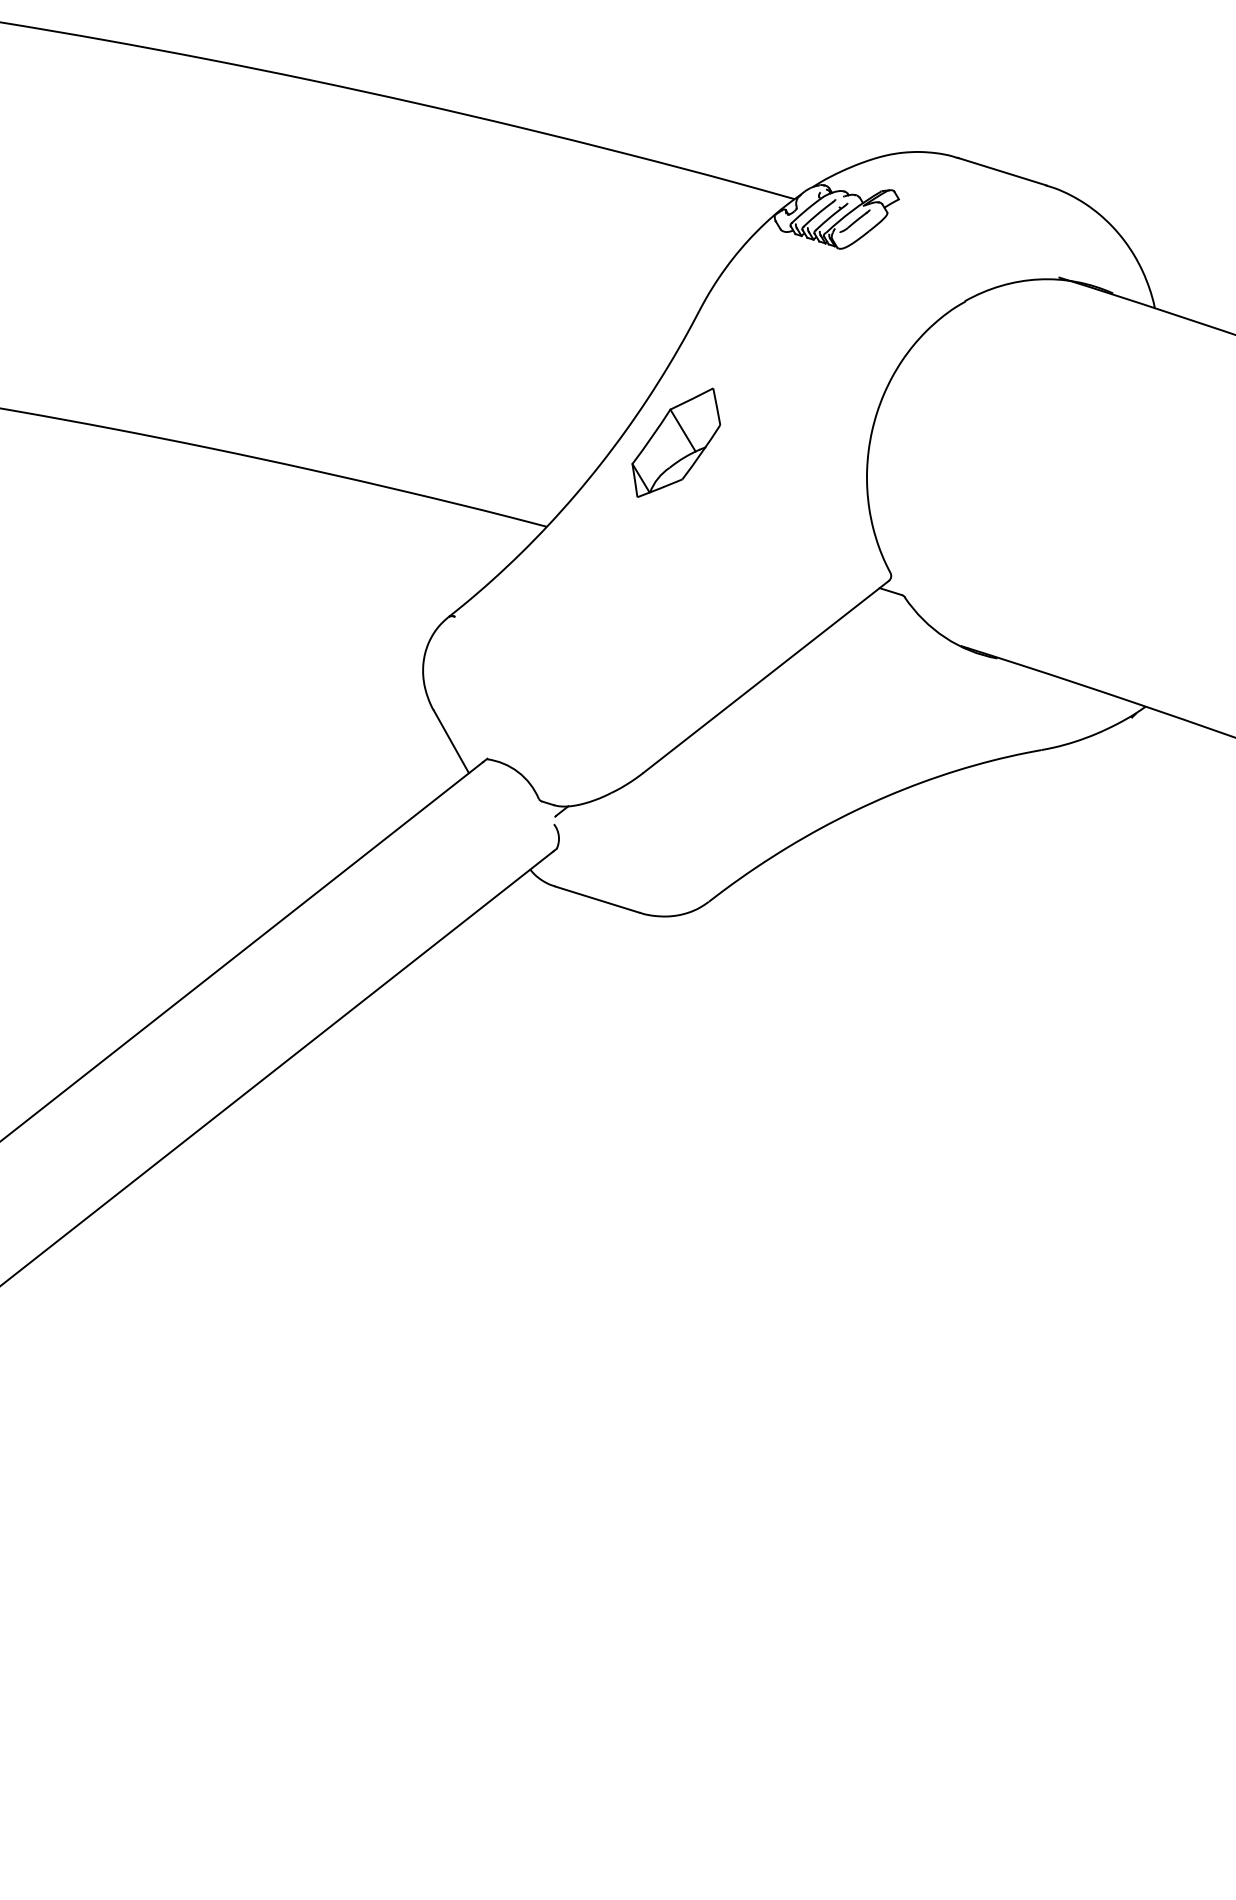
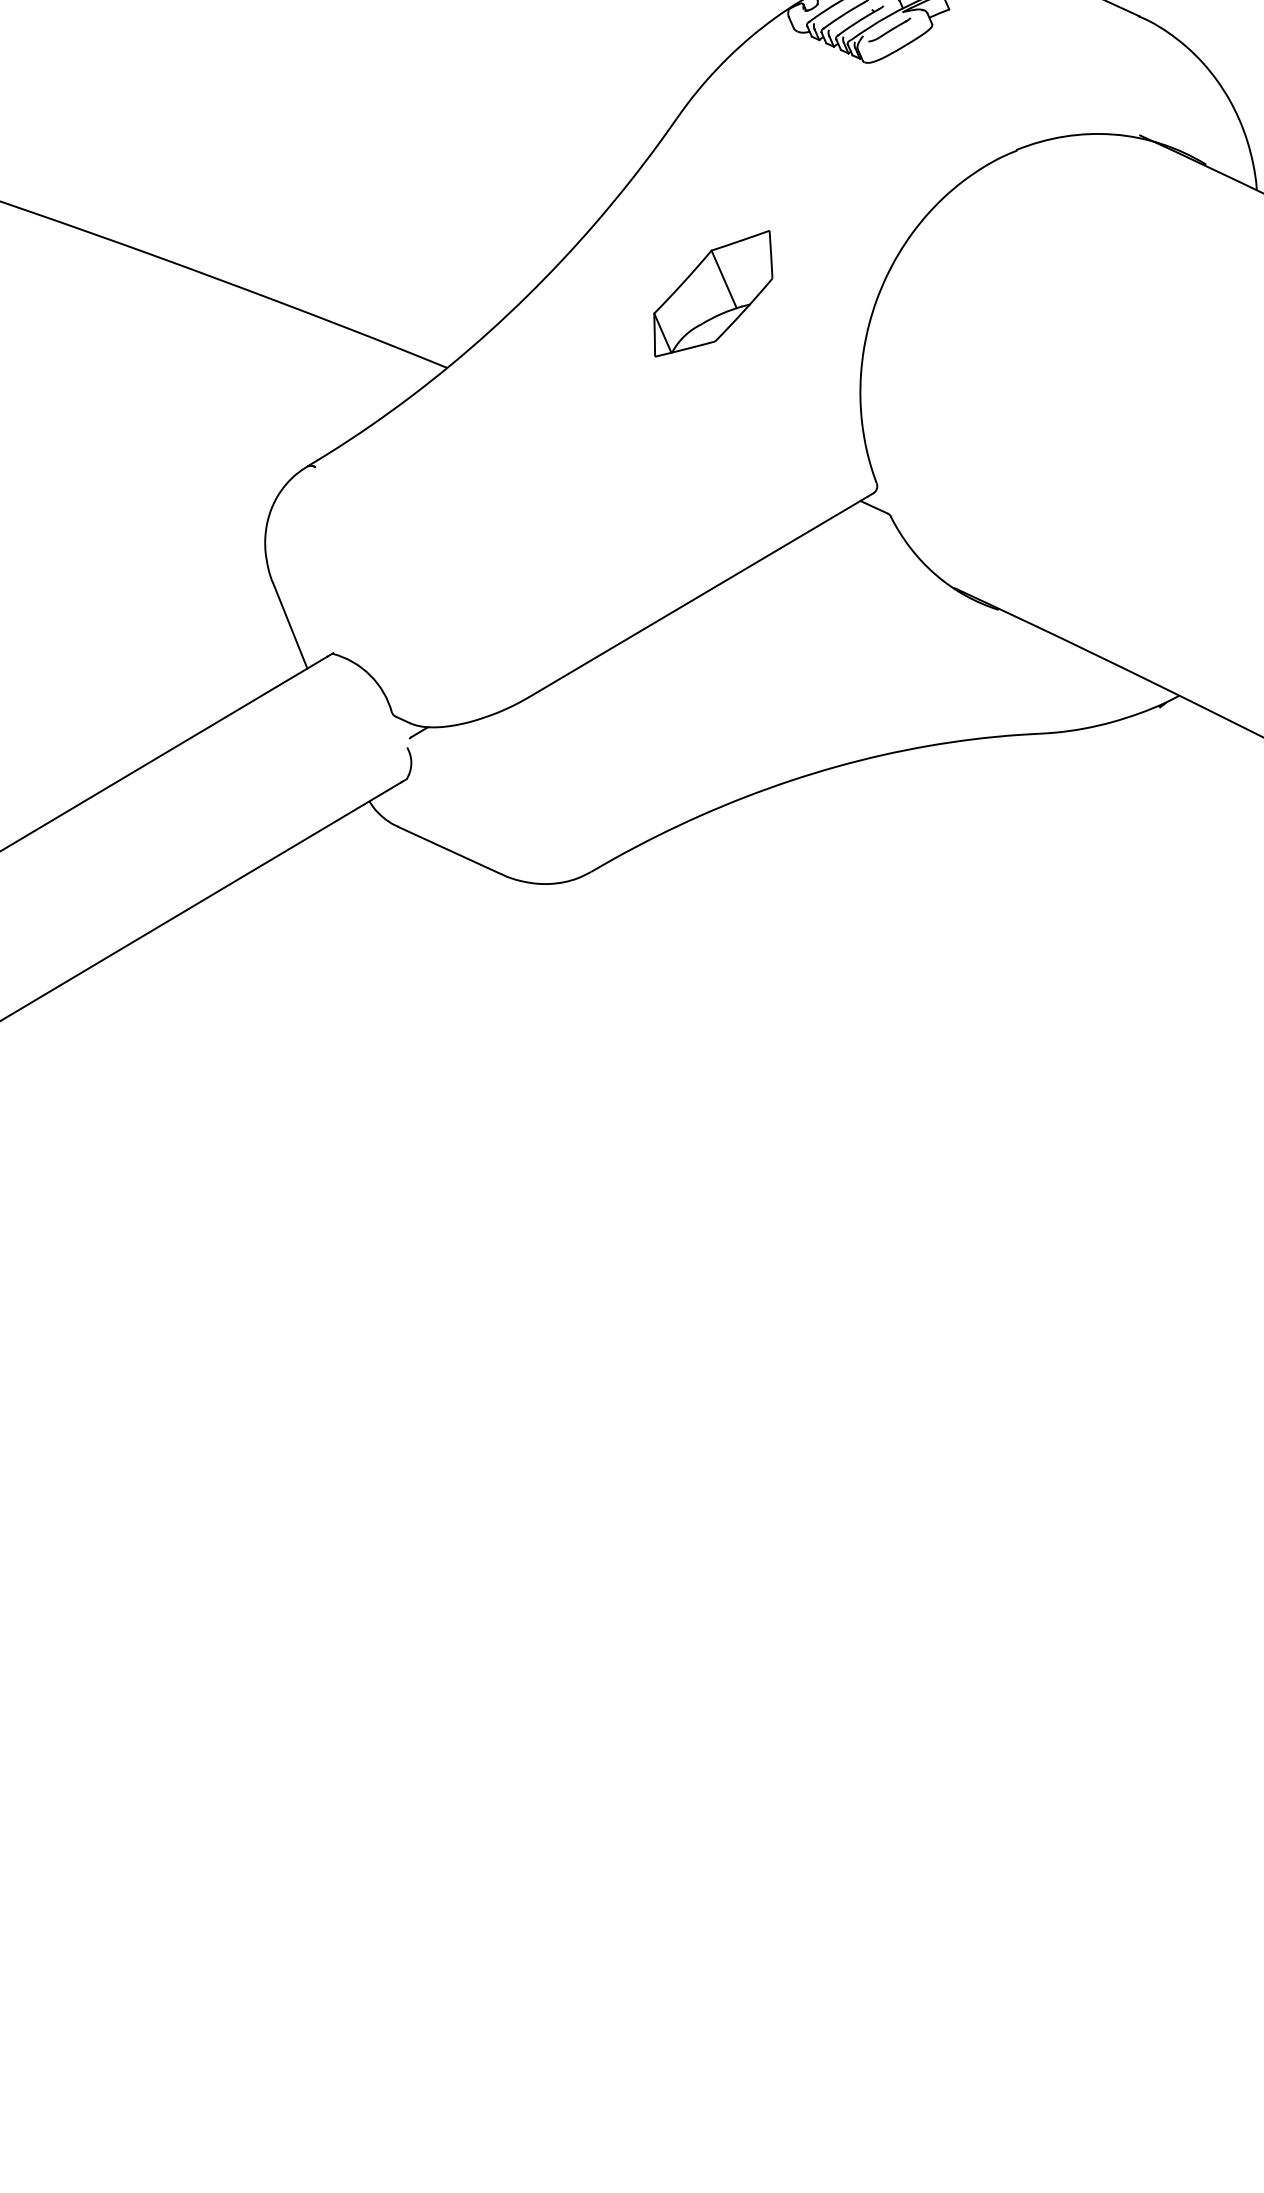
part: (676, 442) -> (713, 293), moved

